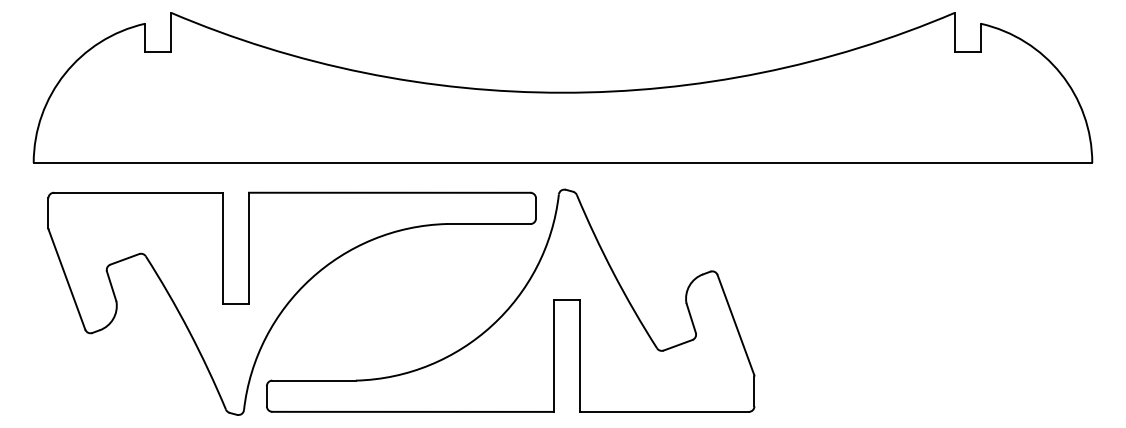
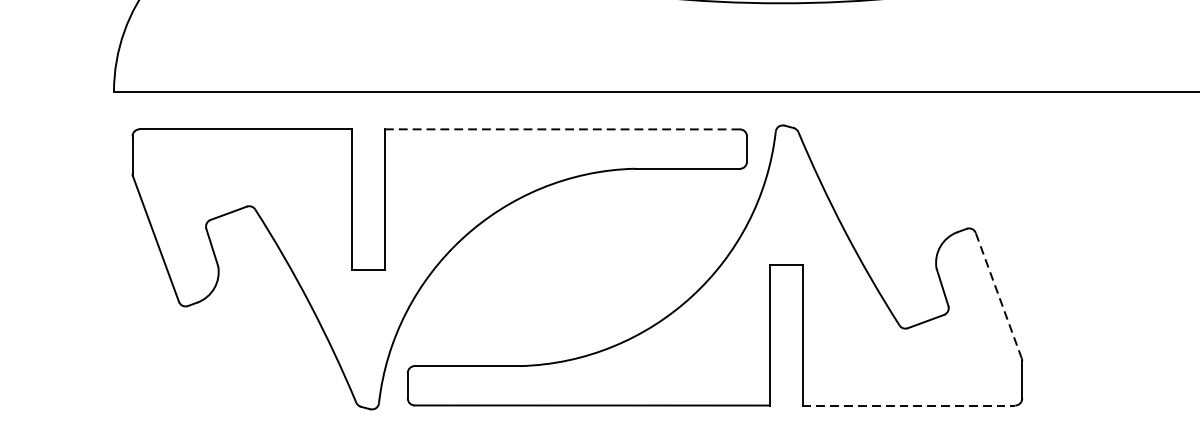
line: (389, 192) -> (562, 129), solid -> dashed
line: (735, 324) -> (998, 295), solid -> dashed
line: (664, 411) -> (908, 405), solid -> dashed

